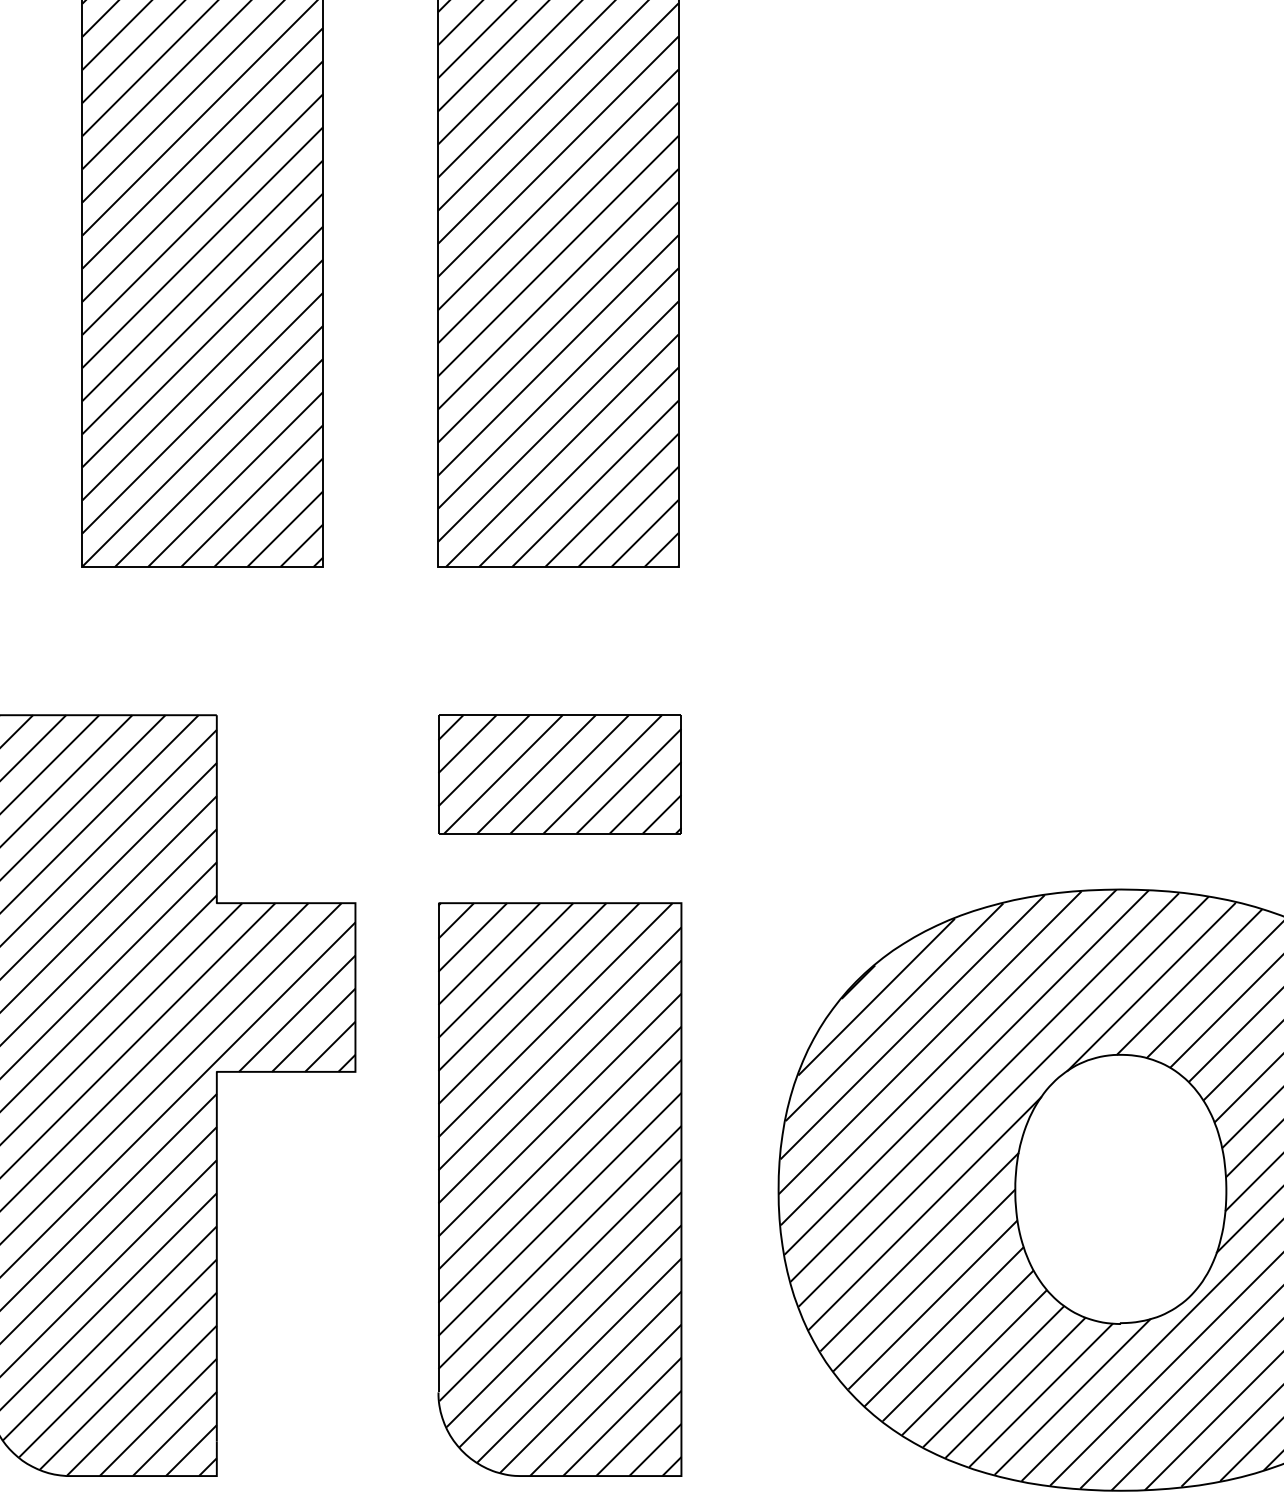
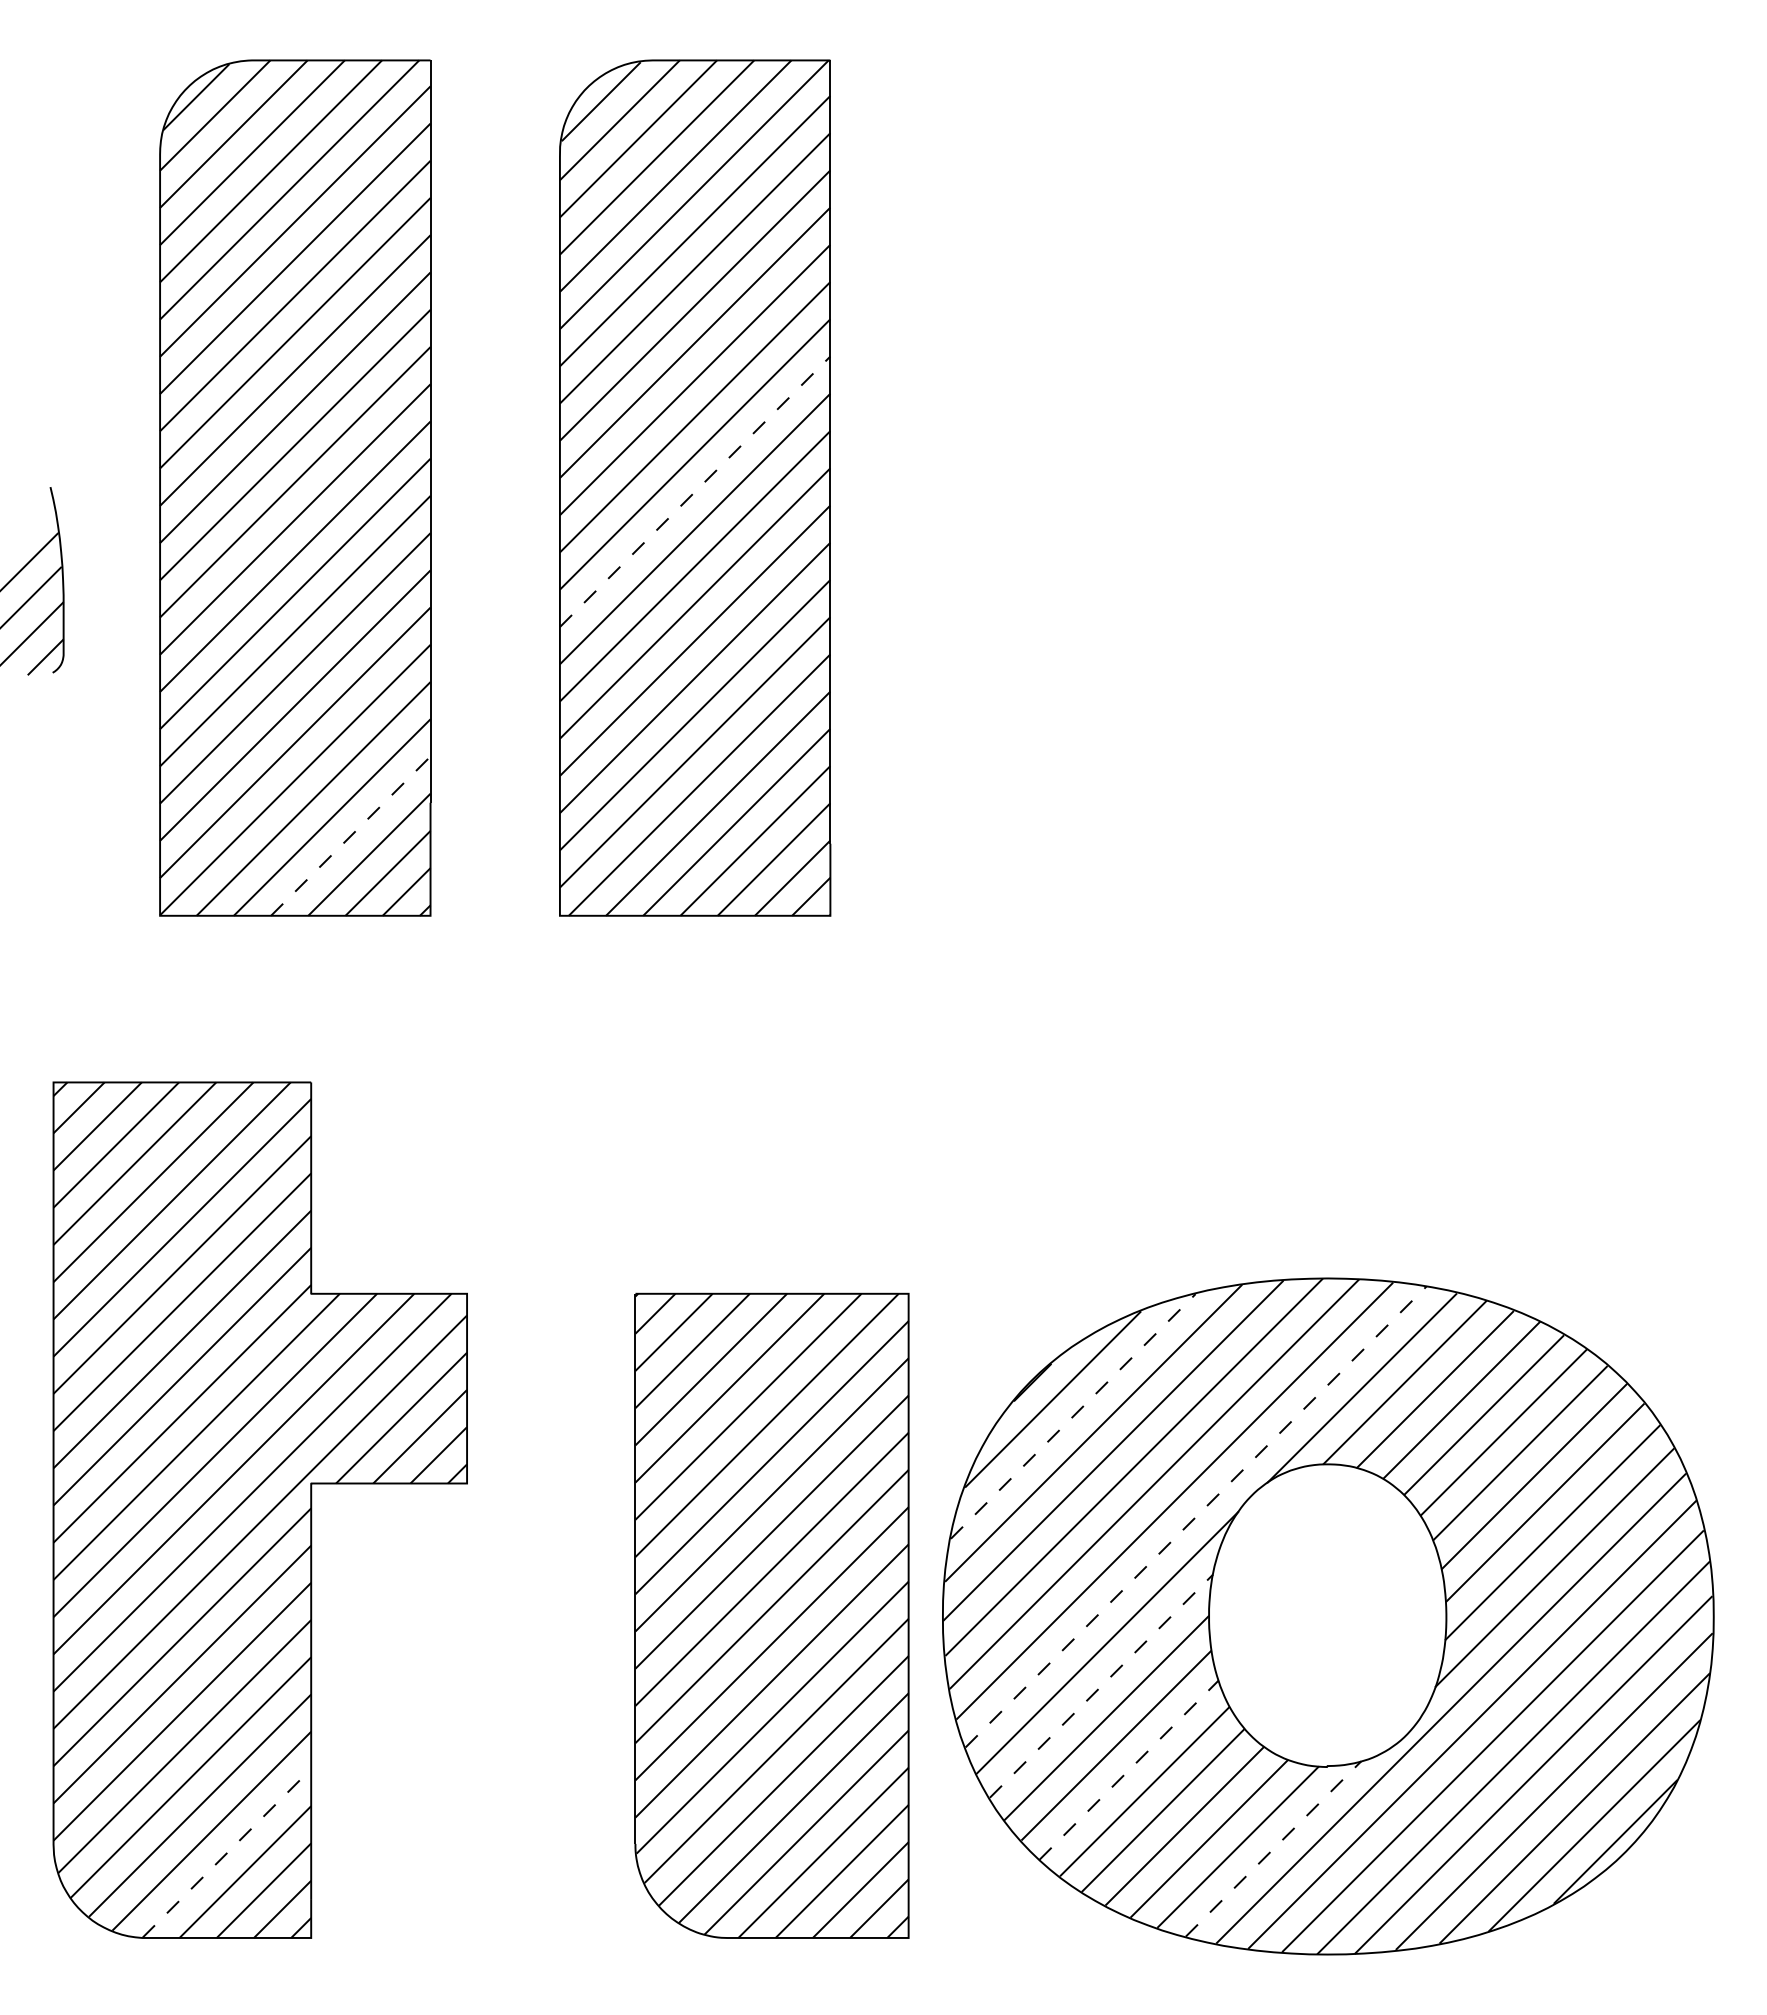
line: (558, 189) -> (695, 491), solid -> dashed
line: (251, 496) -> (350, 836), solid -> dashed
part: (559, 773) -> (696, 1148), removed
line: (894, 1012) -> (1073, 1416), solid -> dashed
line: (1004, 1101) -> (1196, 1516), solid -> dashed
part: (559, 1189) -> (771, 1615), moved
line: (919, 1252) -> (1101, 1686), solid -> dashed
line: (944, 1327) -> (1129, 1770), solid -> dashed
line: (1072, 1396) -> (1273, 1848), solid -> dashed
line: (142, 1400) -> (227, 1852), solid -> dashed

